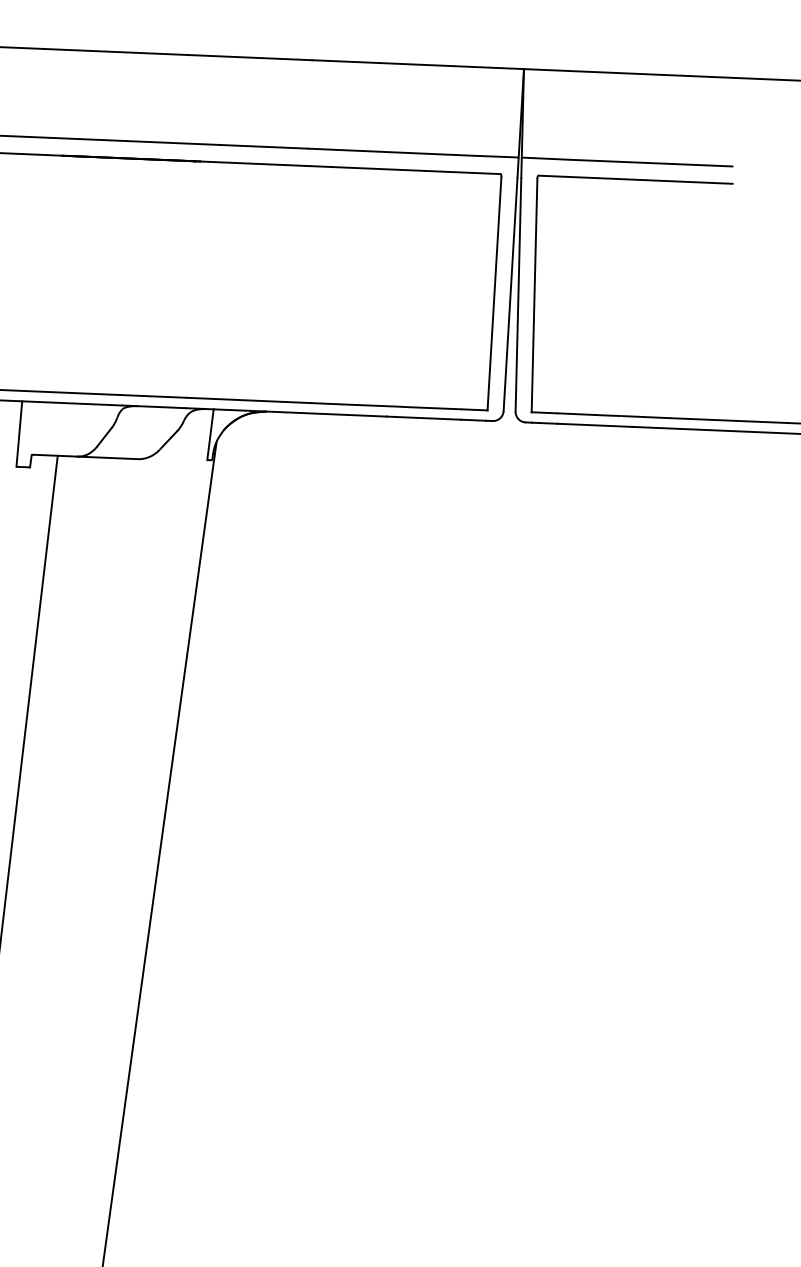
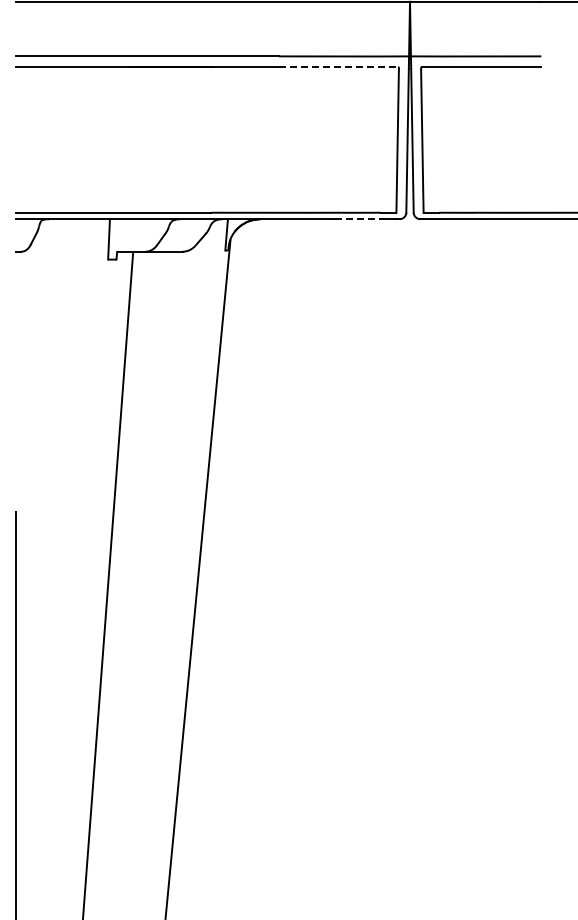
line: (403, 170) -> (338, 67), solid -> dashed
line: (423, 418) -> (357, 219), solid -> dashed

